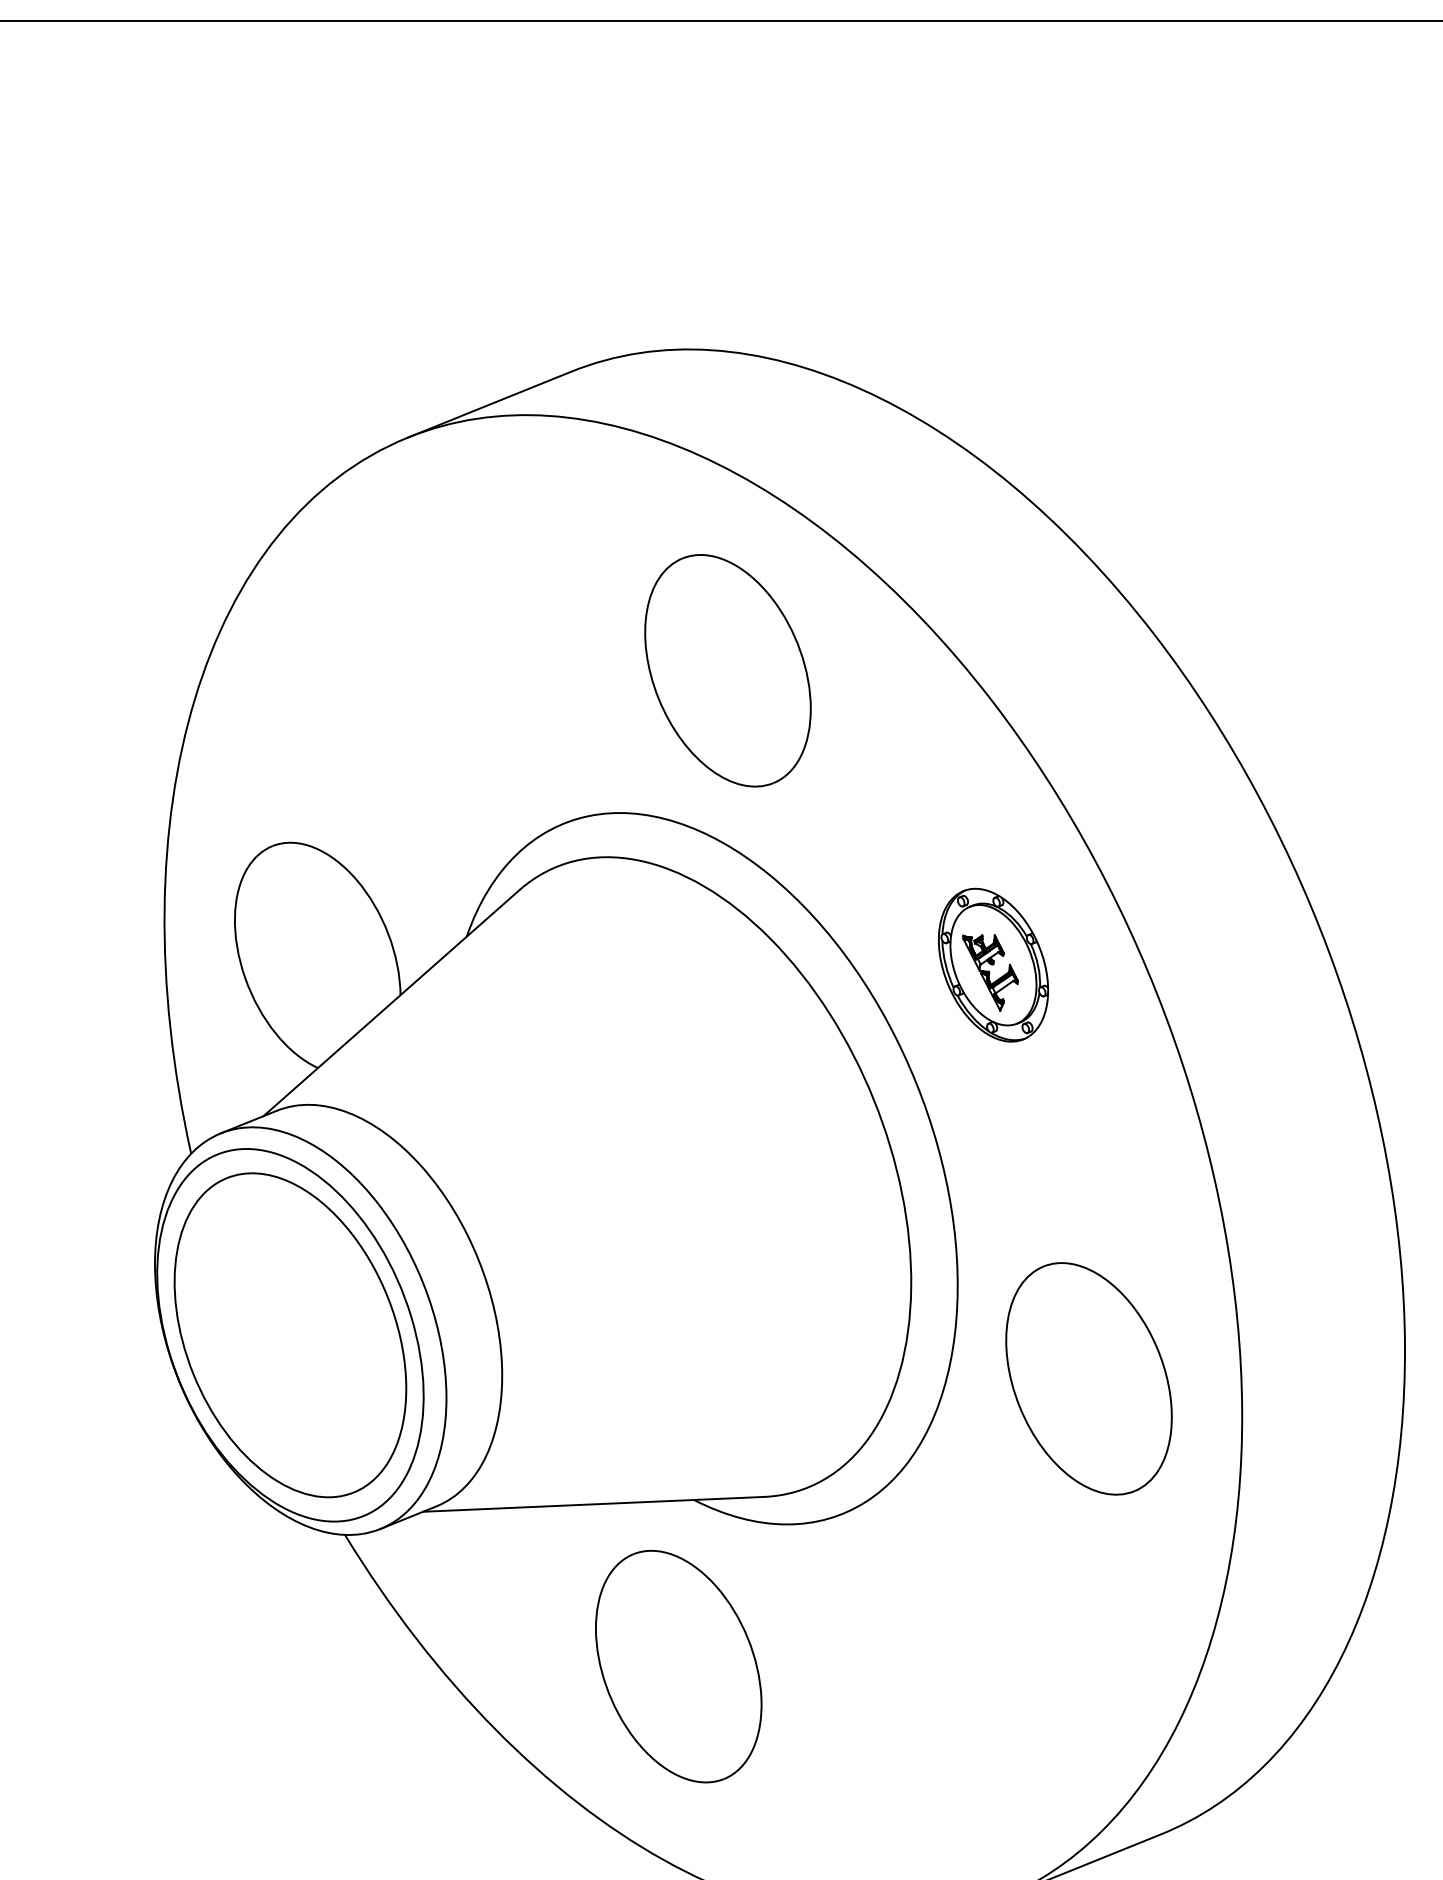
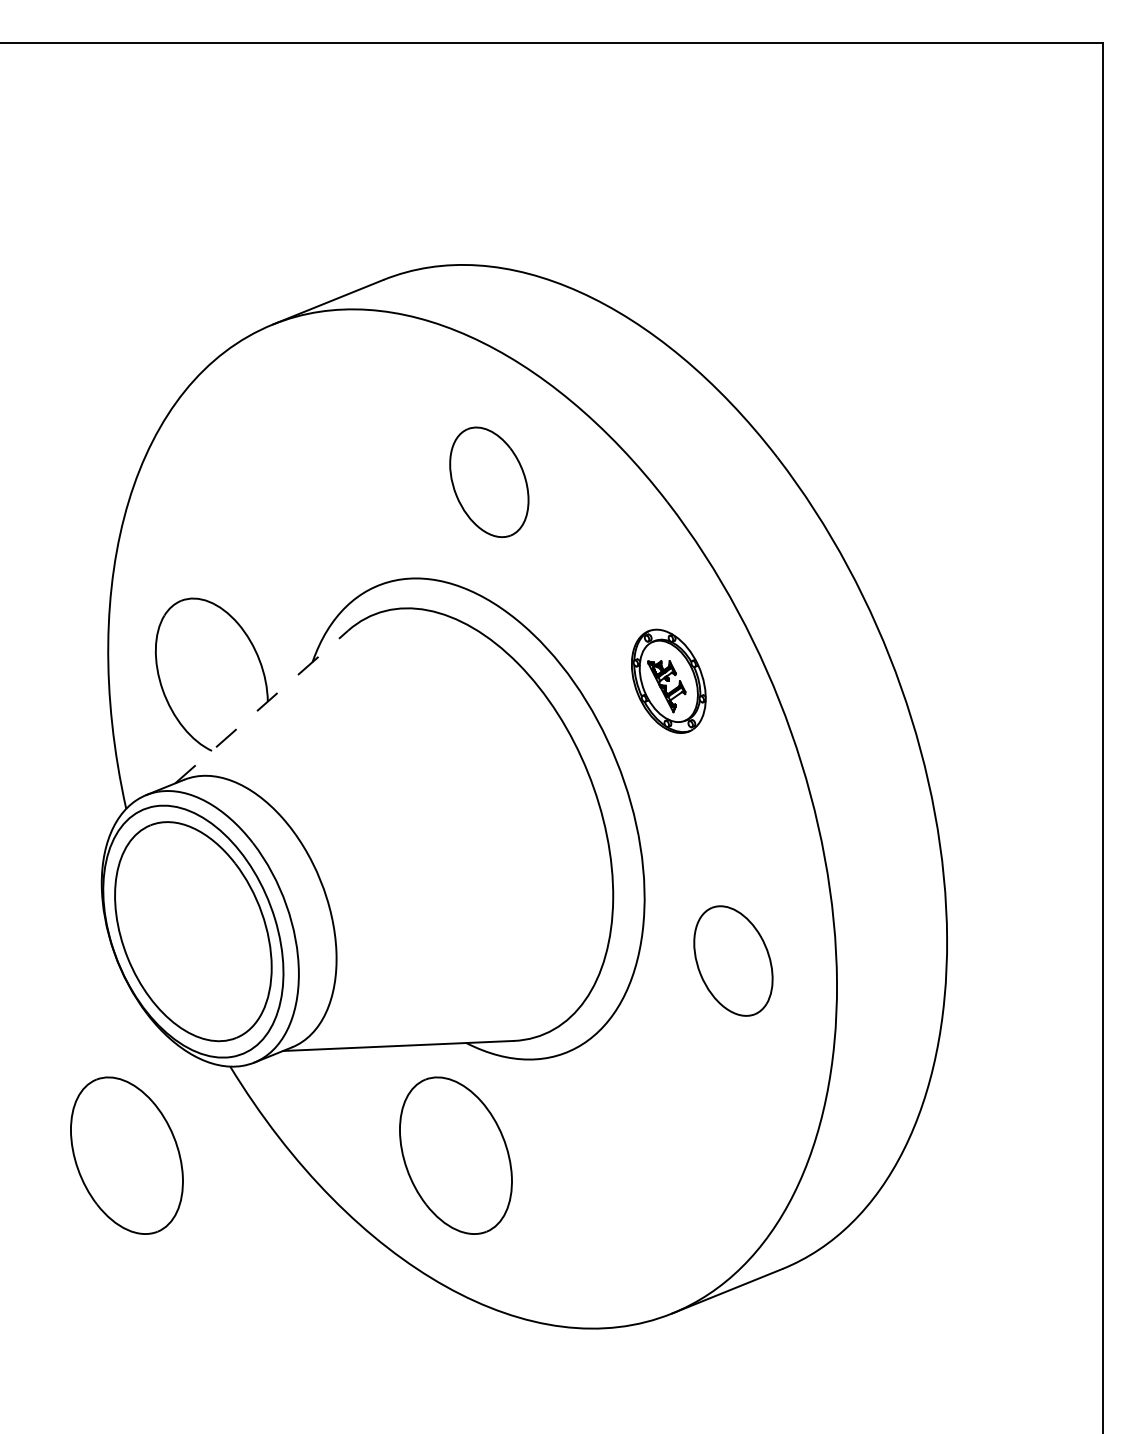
part: (728, 671) -> (489, 482), size x0.7
line: (392, 1002) -> (262, 706), solid -> dashed
part: (1089, 1377) -> (733, 960), size x0.7
part: (191, 1666) -> (126, 1155), added

